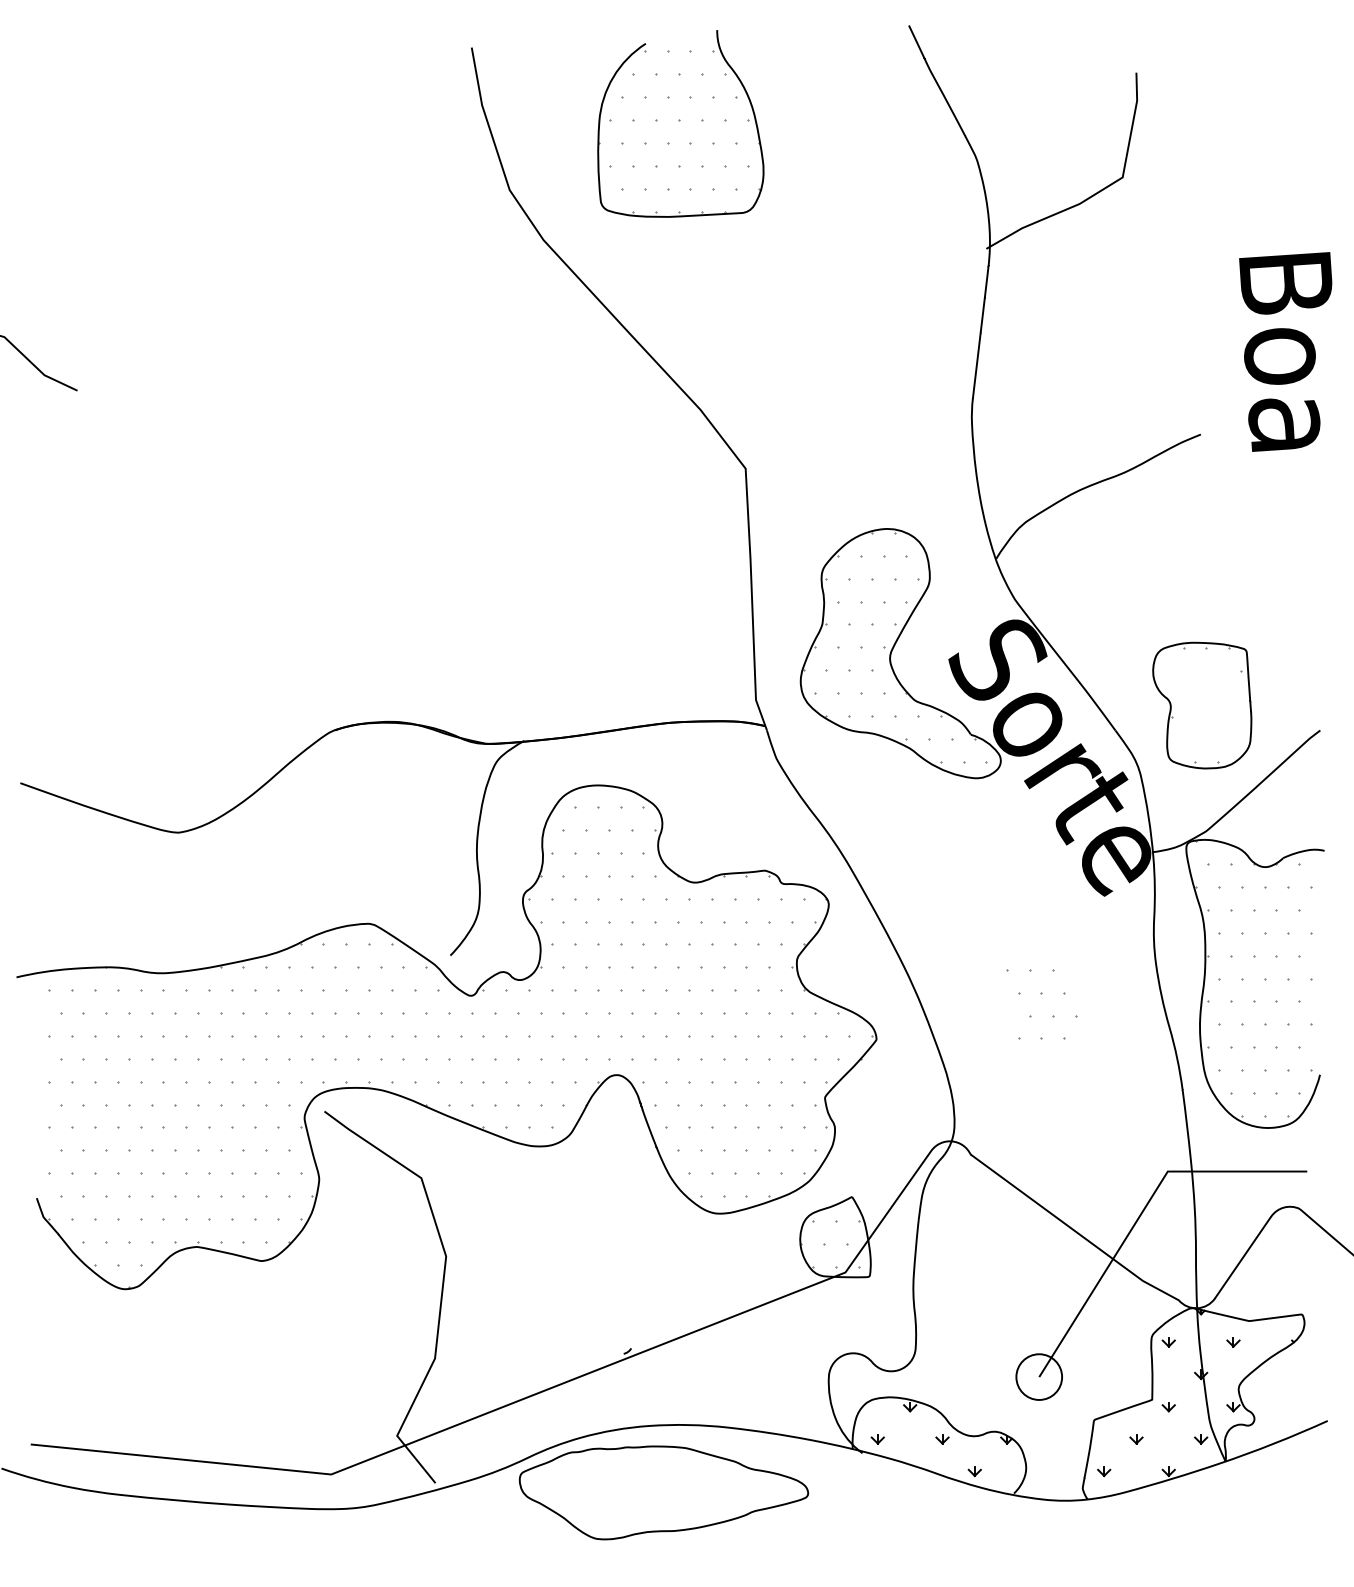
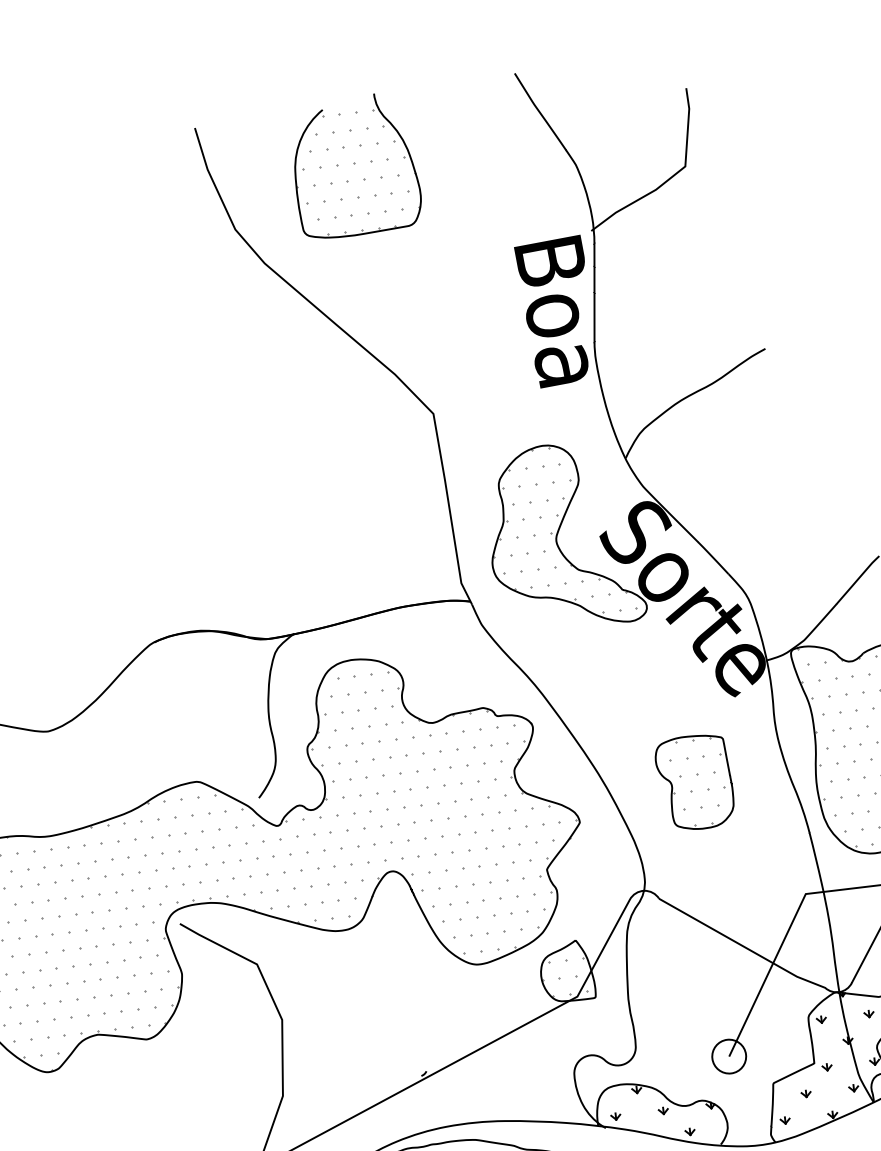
text: (1285, 351) -> (556, 311), moved
part: (1202, 705) -> (695, 782), moved

